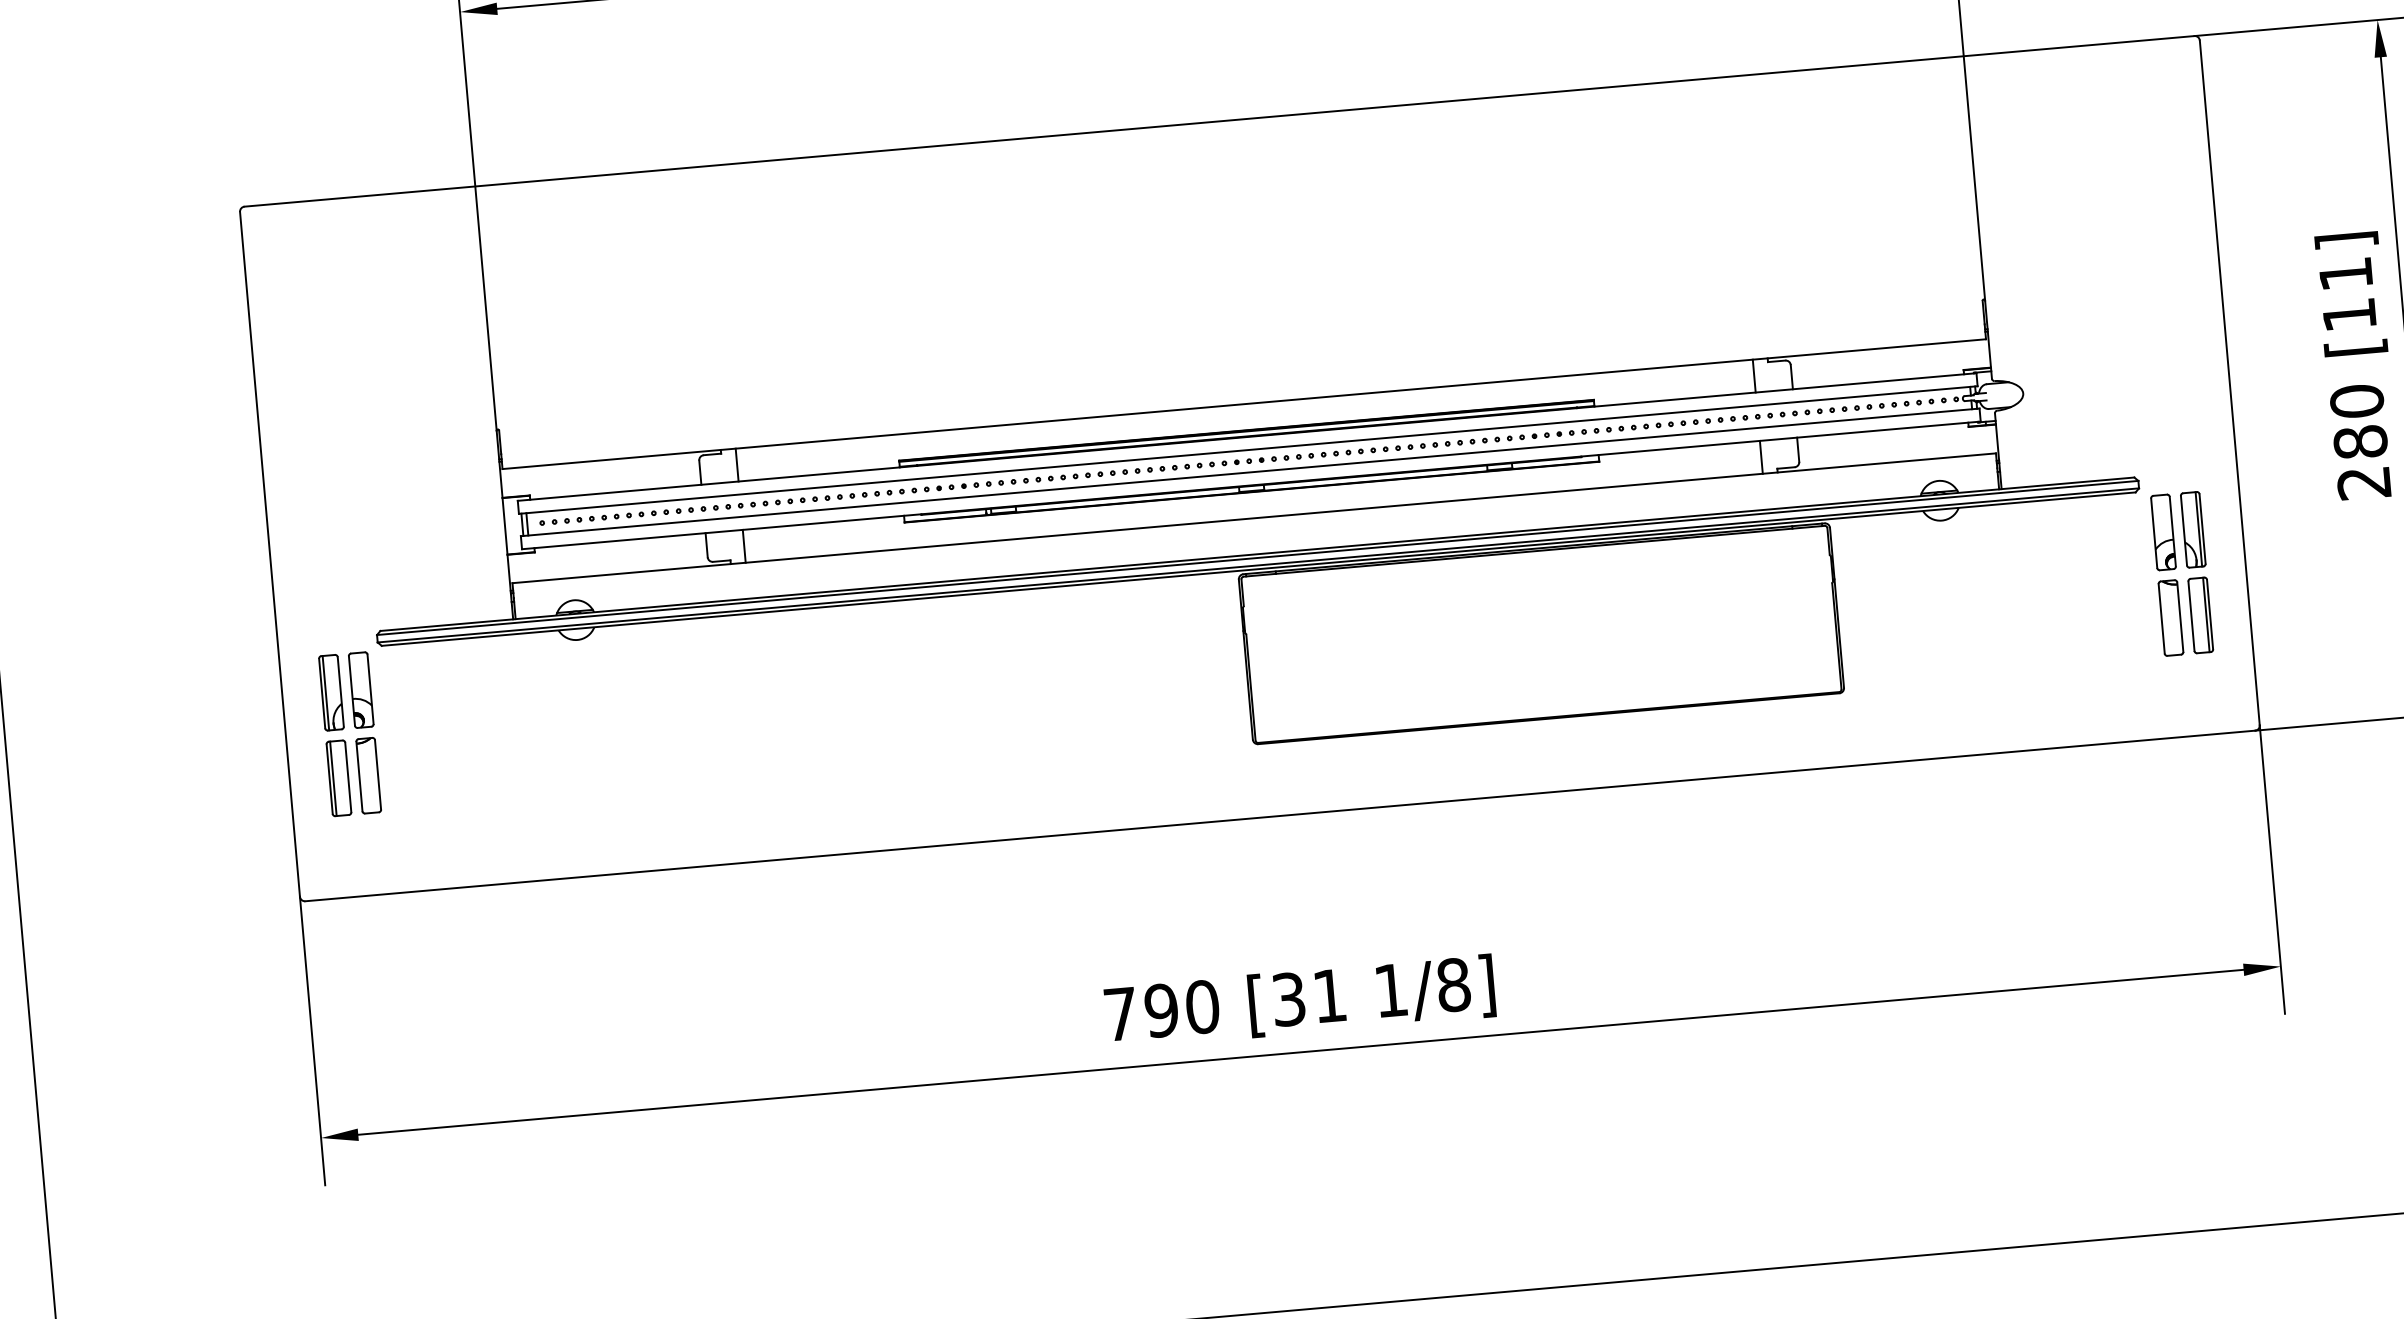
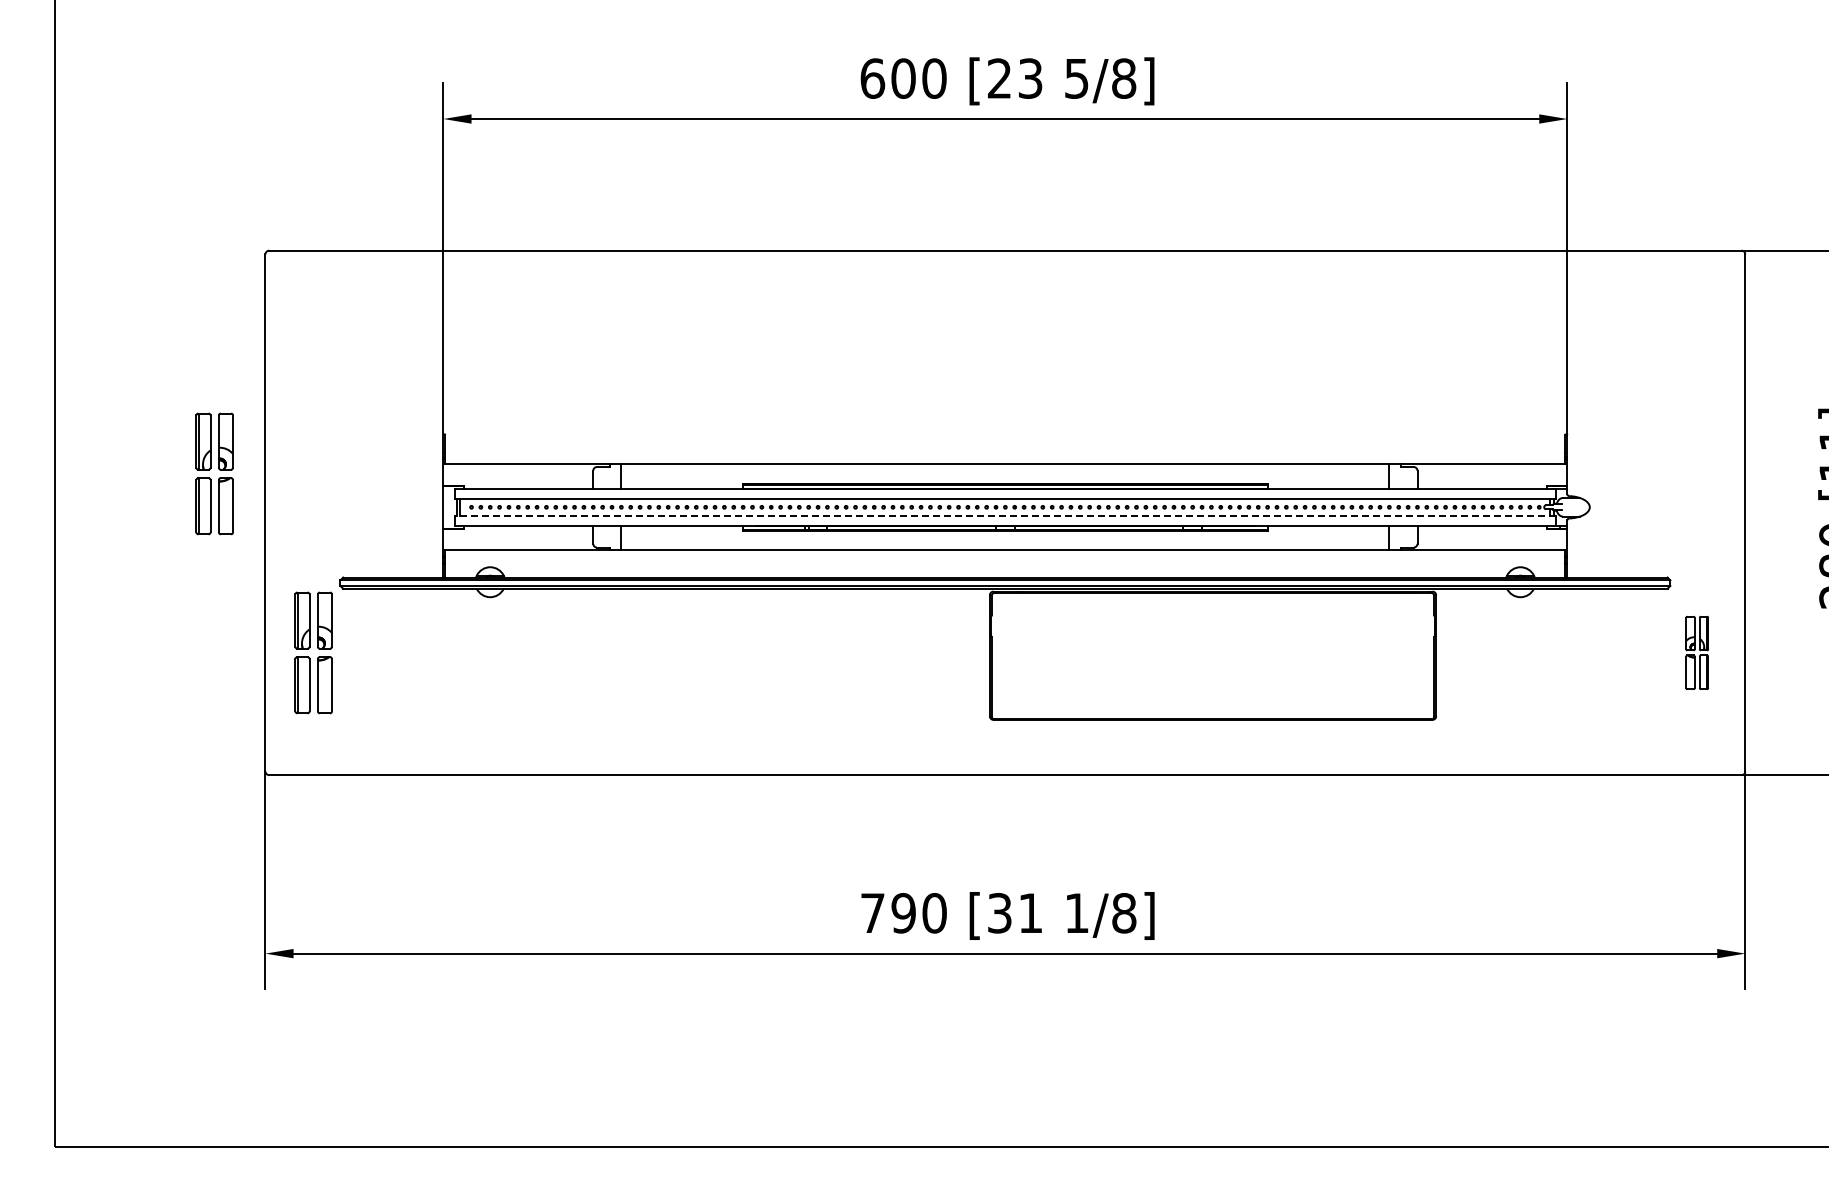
line: (1250, 472) -> (1005, 515), solid -> dashed
part: (197, 508) -> (214, 473), added
part: (2182, 573) -> (1697, 652), size x0.6

